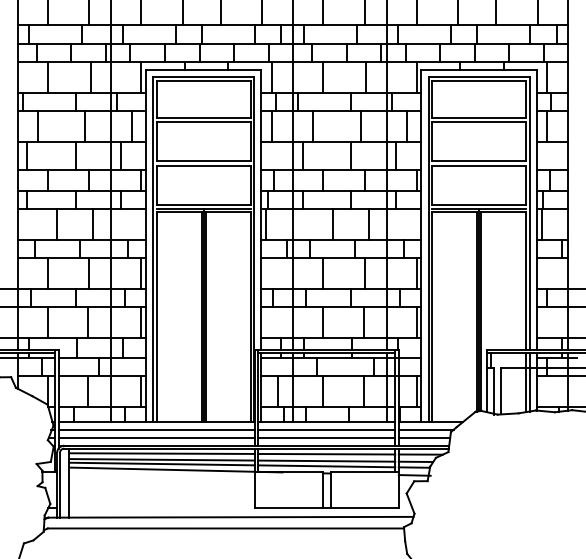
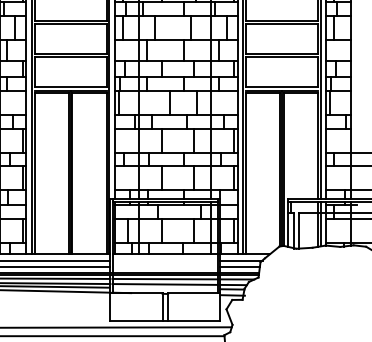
line: (326, 430) -> (164, 260), removed
line: (326, 438) -> (164, 267), removed
line: (326, 466) -> (164, 288), removed

